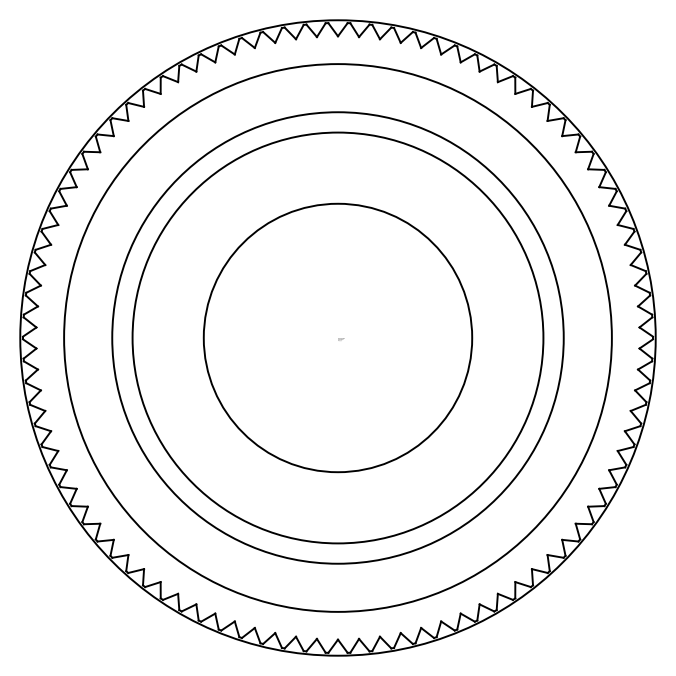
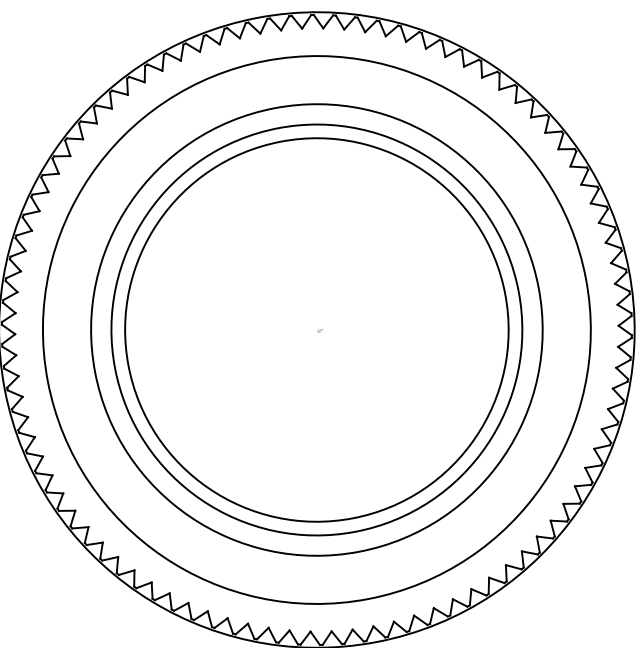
circle: (337, 337) -> (316, 329), size x1.43

